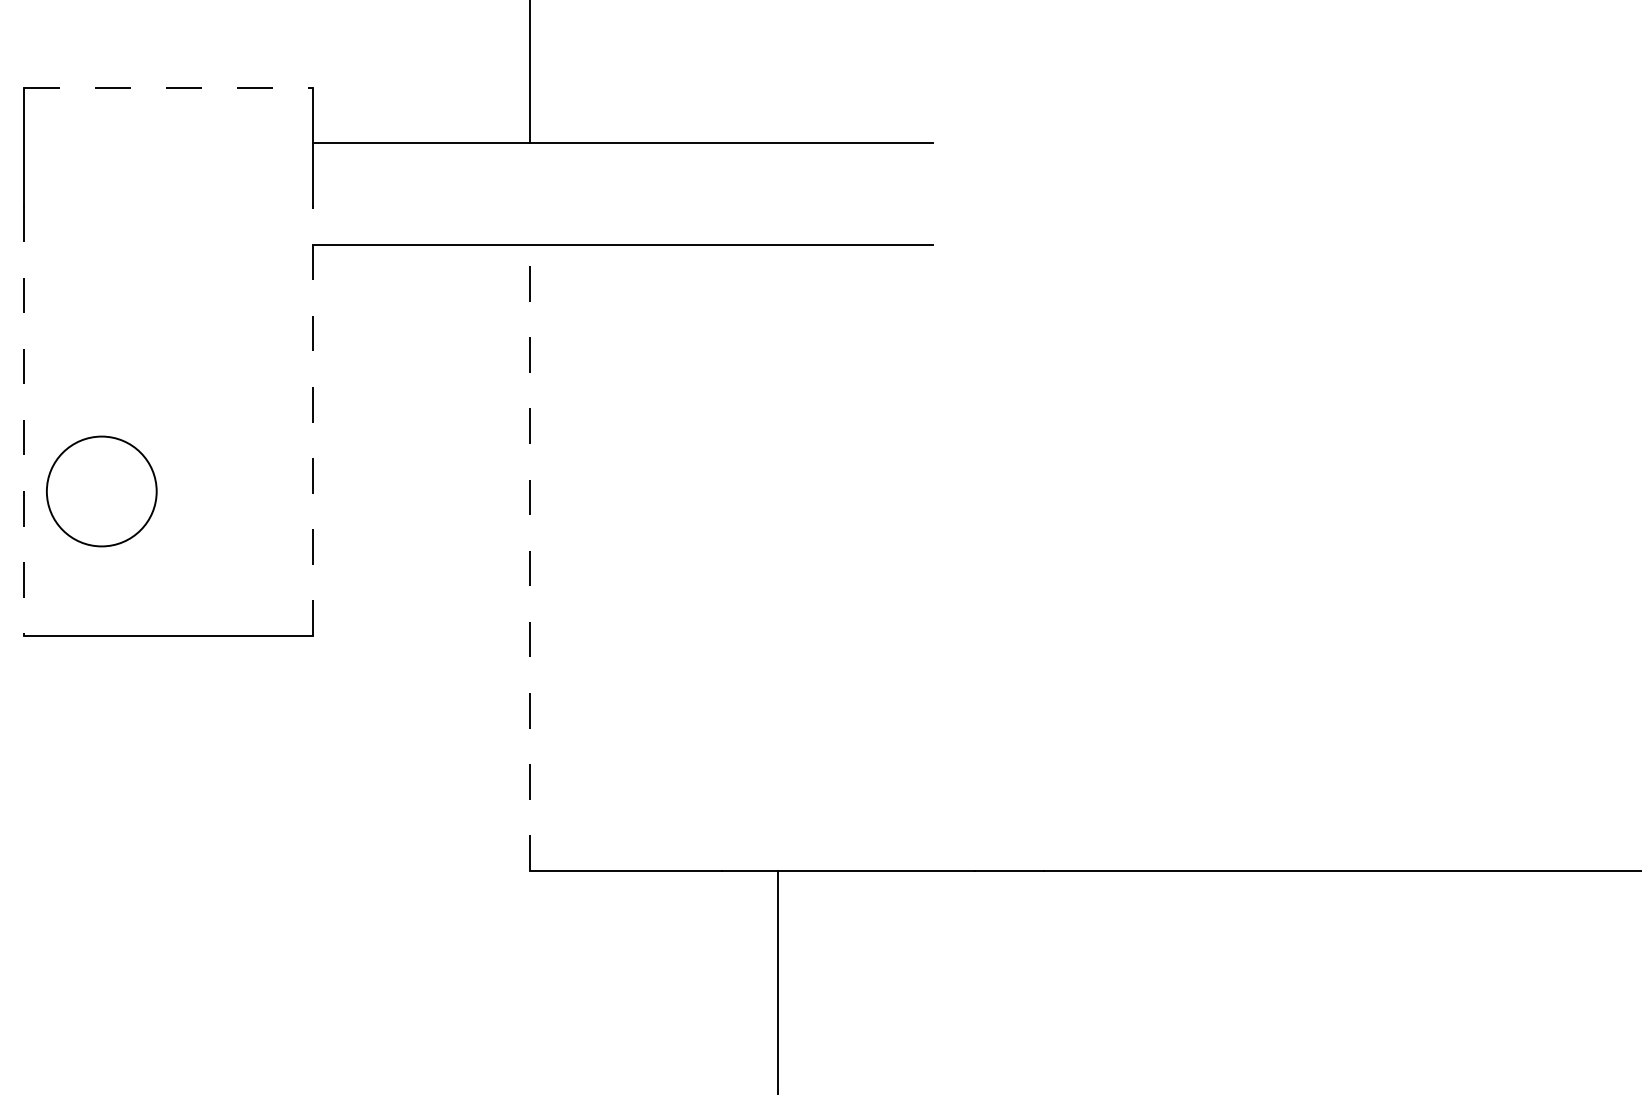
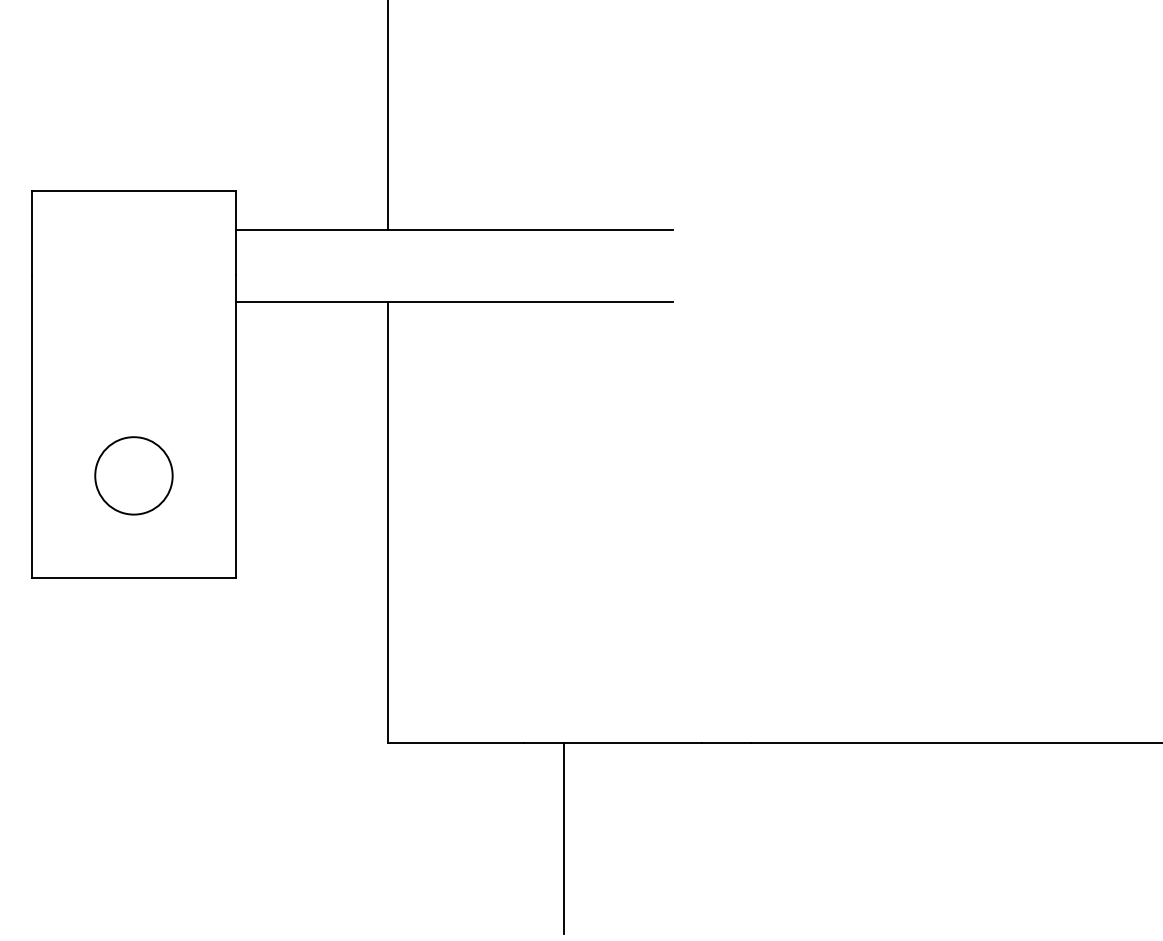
line: (167, 88) -> (133, 191), dashed -> solid
line: (312, 420) -> (235, 425), dashed -> solid
line: (24, 421) -> (32, 426), dashed -> solid
circle: (101, 490) -> (133, 475), moved
line: (529, 557) -> (388, 522), dashed -> solid

